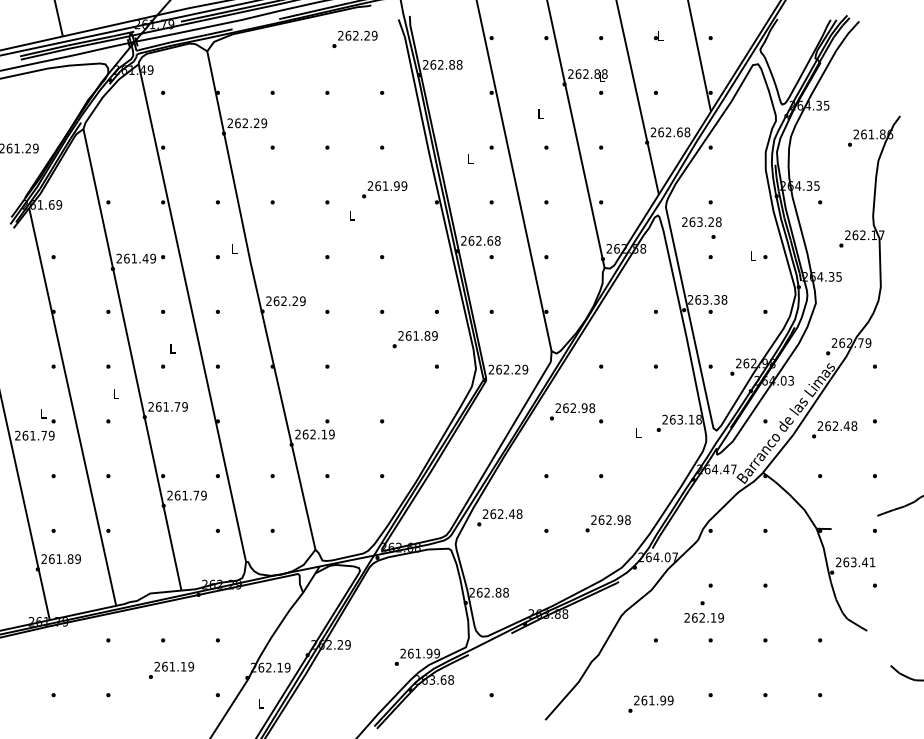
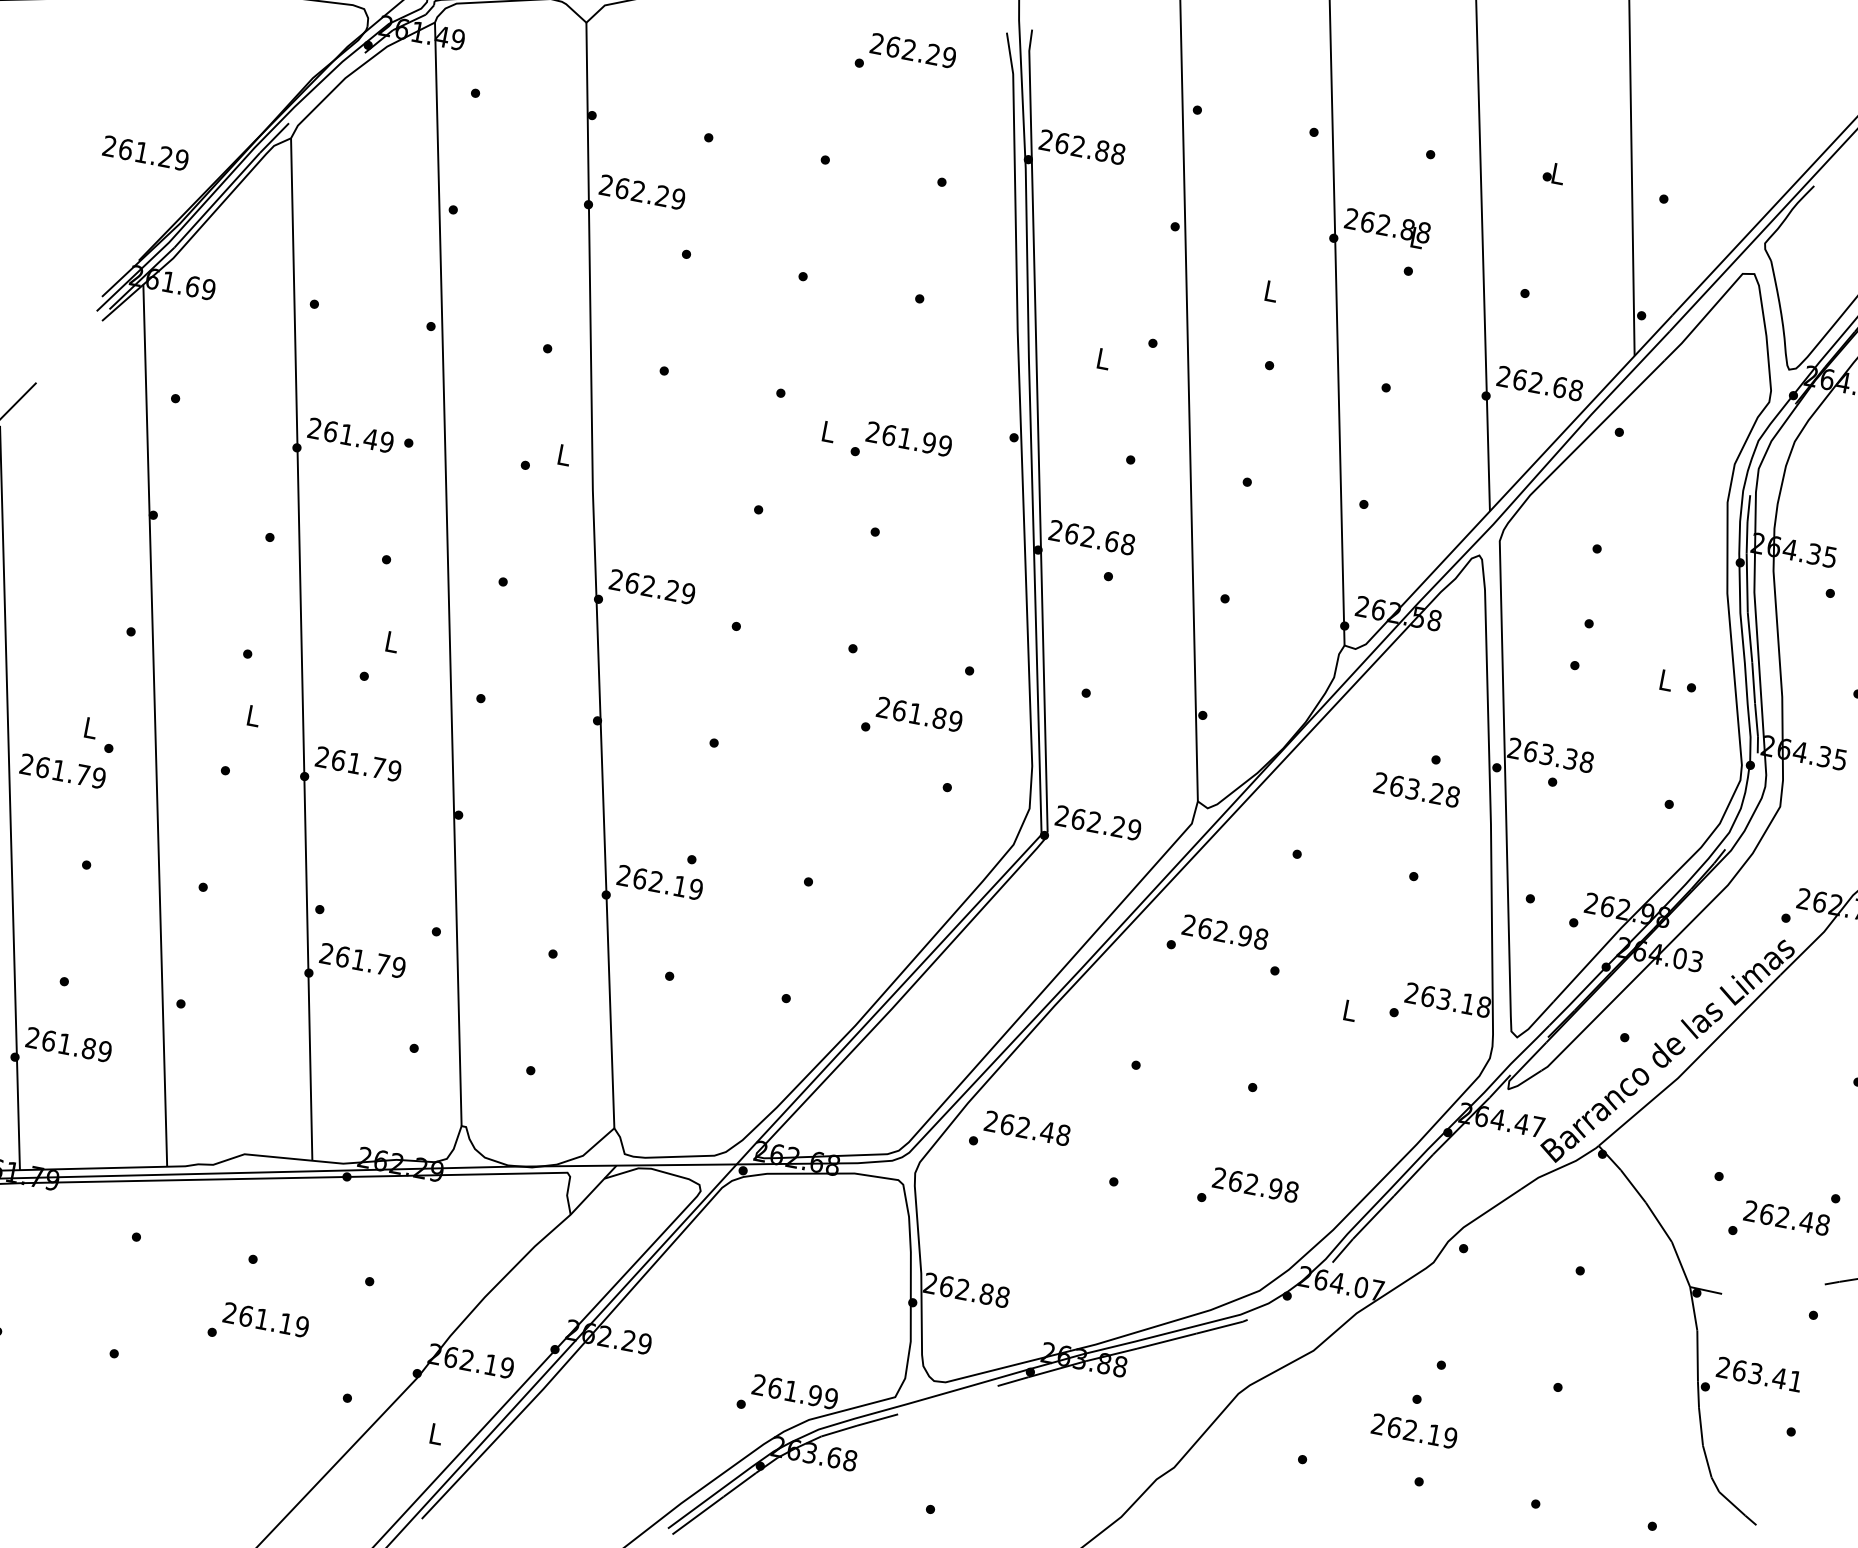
text: (384, 189) -> (901, 445), moved
text: (701, 221) -> (1416, 788), moved
text: (834, 429) -> (1779, 1224), moved

